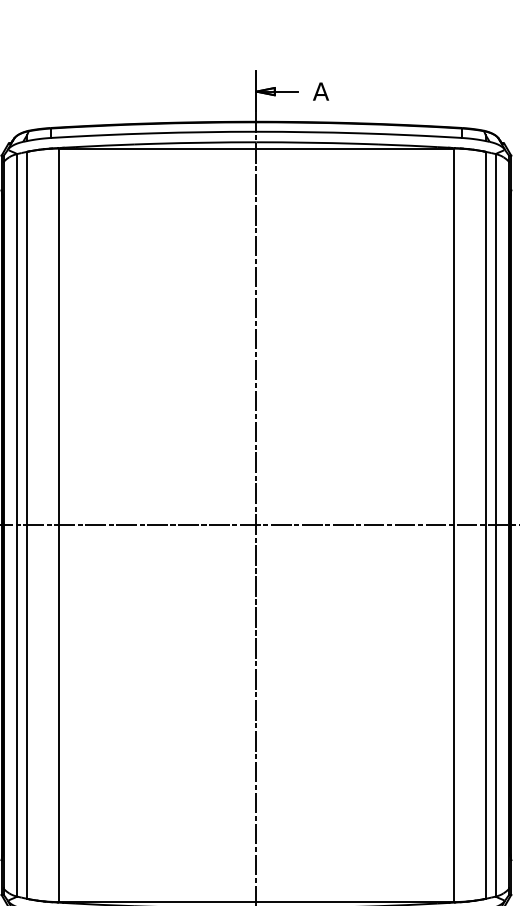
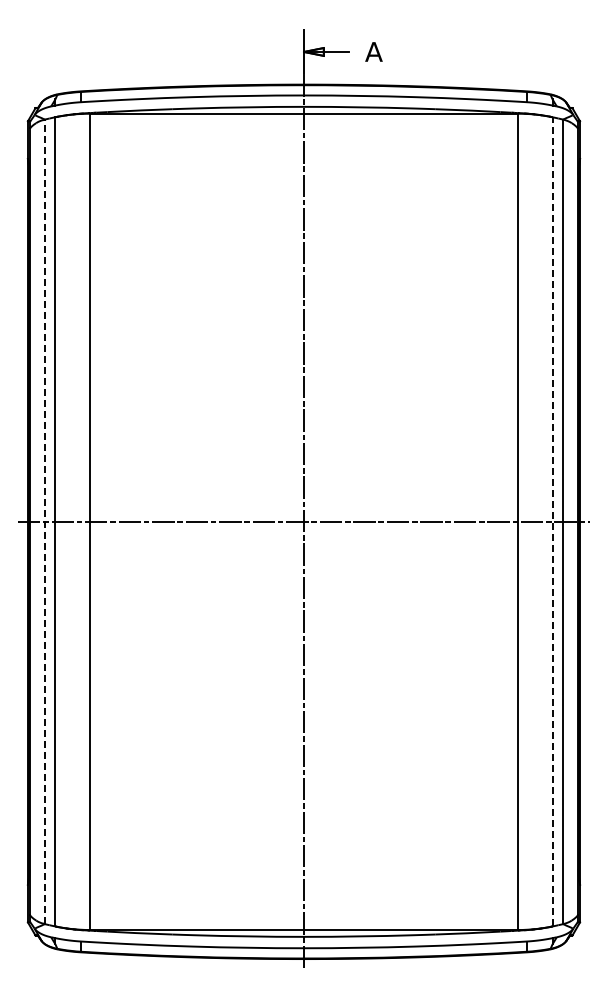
line: (16, 525) -> (44, 521), solid -> dashed
line: (485, 525) -> (552, 521), solid -> dashed

